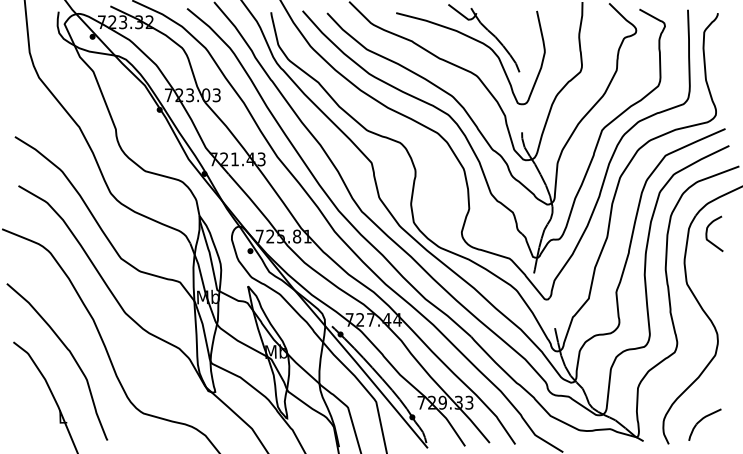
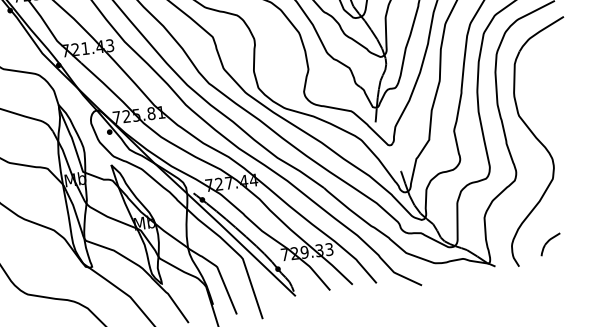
curve: (707, 233) -> (532, 66), removed
part: (704, 424) -> (550, 244), size x0.7

